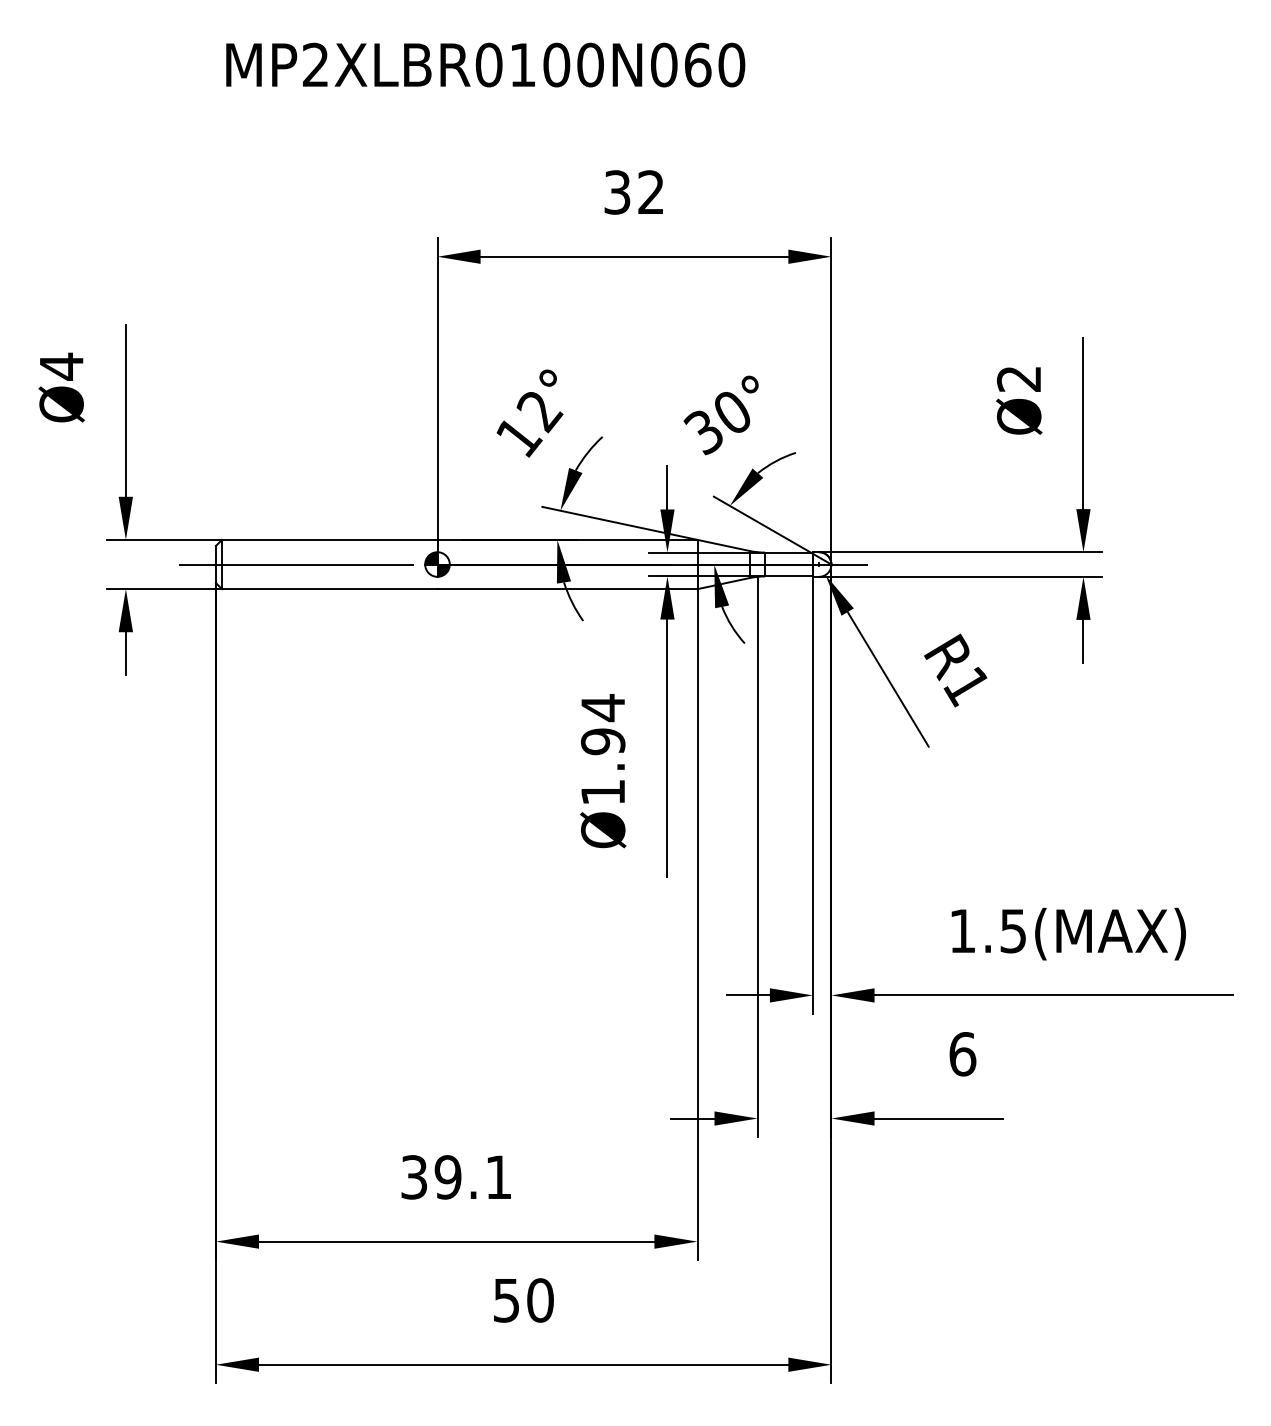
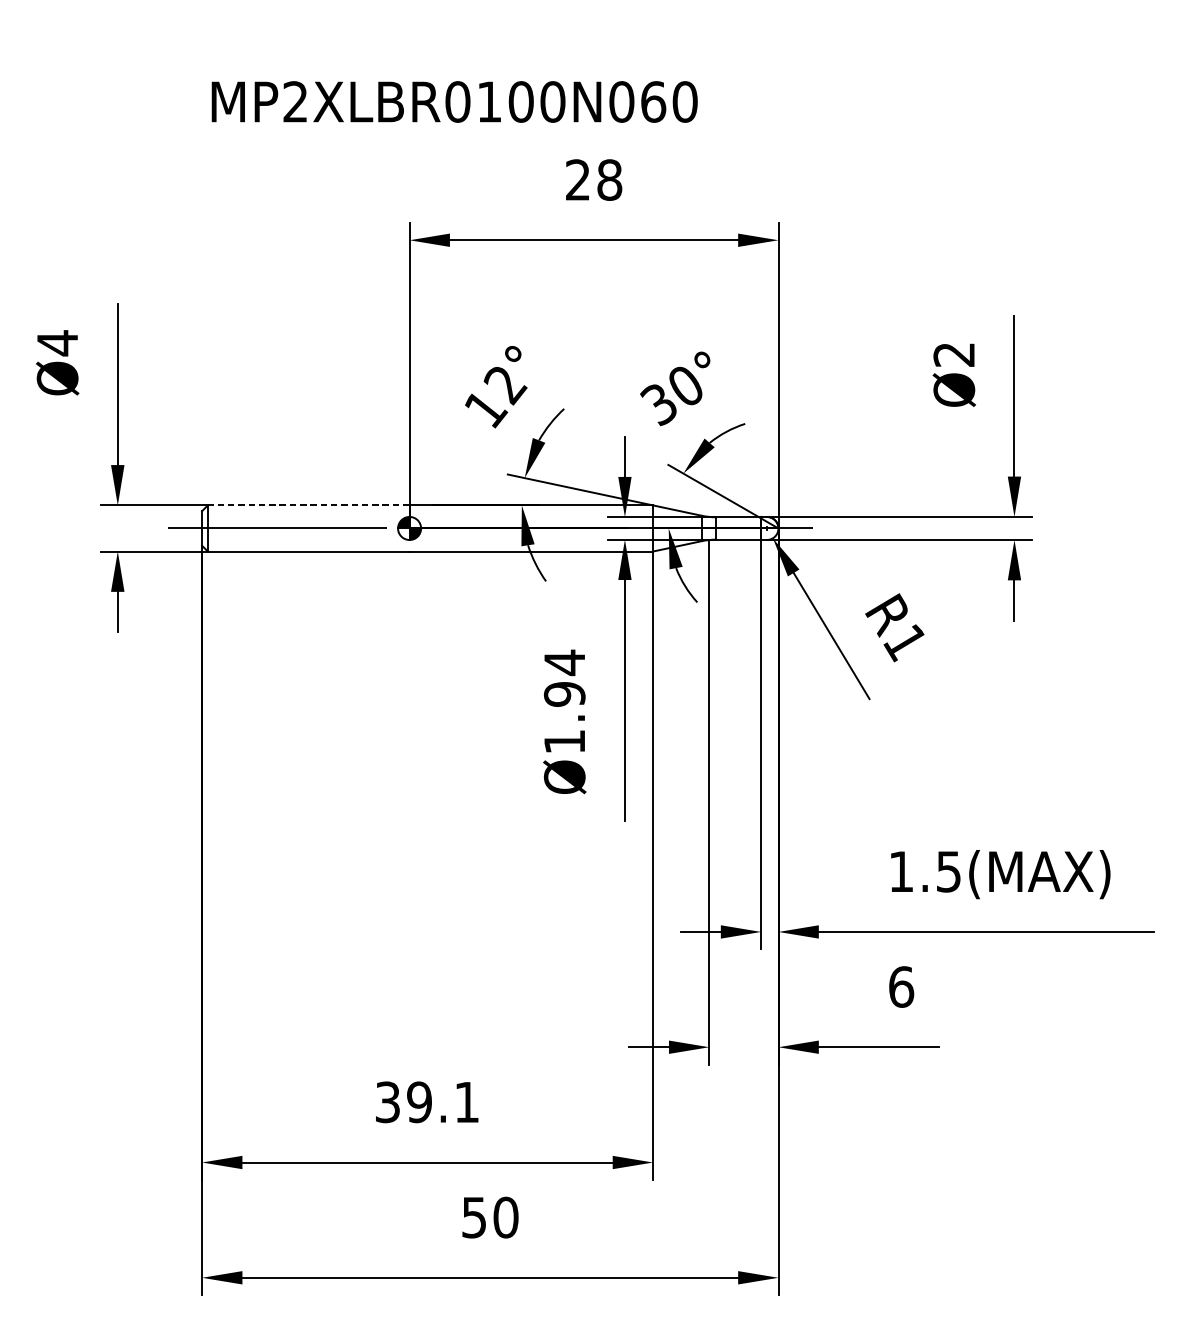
text: (485, 64) -> (454, 101), moved
text: (634, 192) -> (594, 180), 32 -> 28
line: (329, 539) -> (308, 505), solid -> dashed

